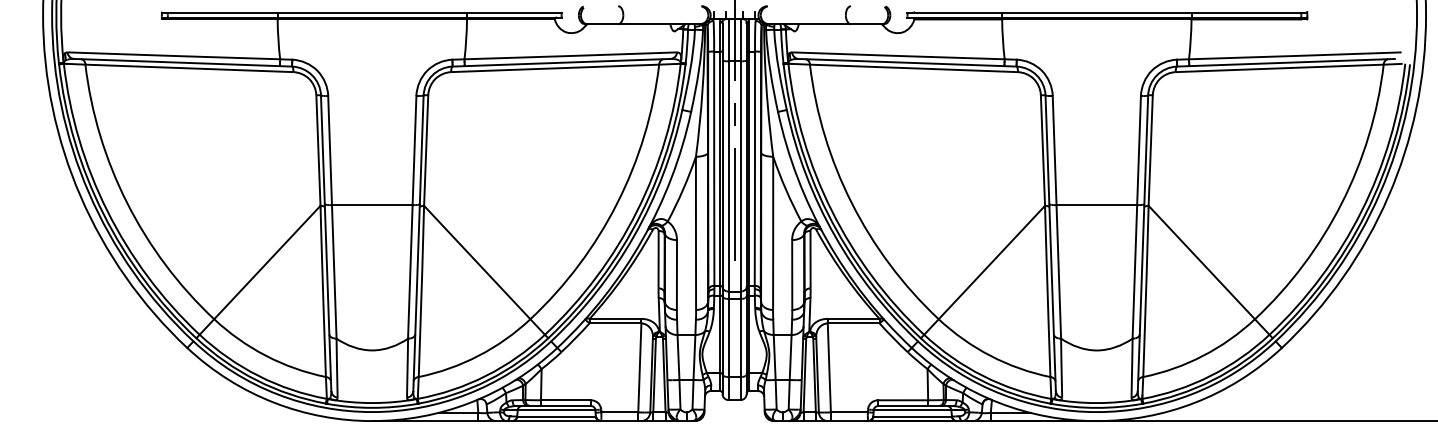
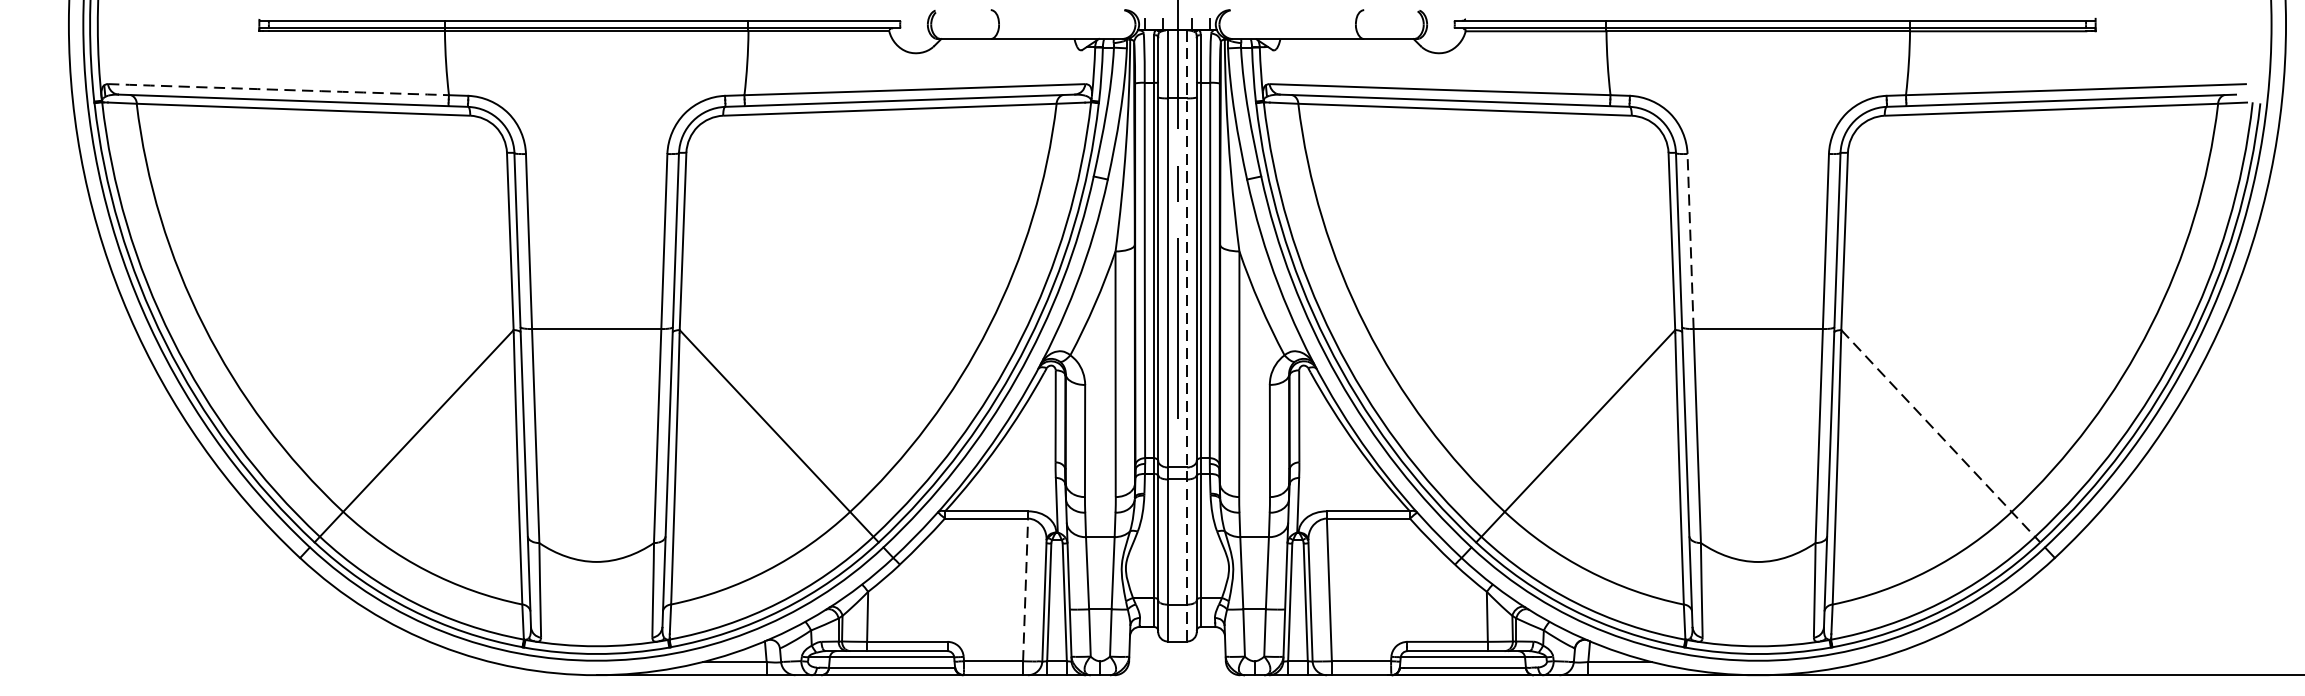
arc: (173, 55) -> (277, 89), solid -> dashed
line: (1054, 150) -> (1690, 241), solid -> dashed
line: (740, 209) -> (1186, 335), solid -> dashed
line: (1210, 272) -> (1940, 436), solid -> dashed
line: (639, 367) -> (1025, 589), solid -> dashed

